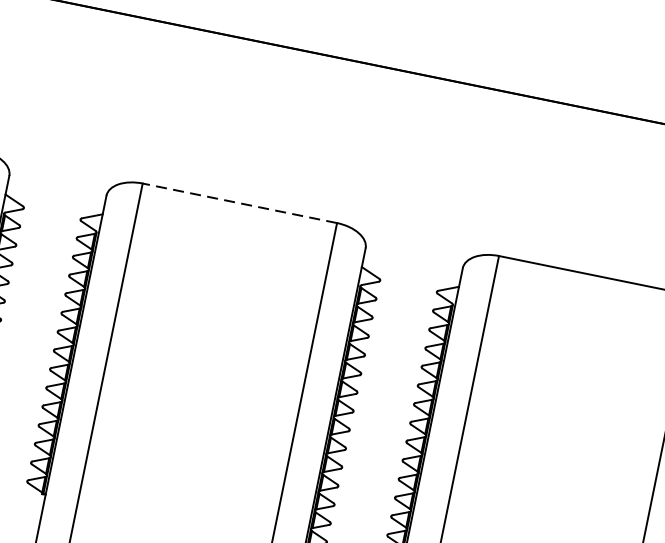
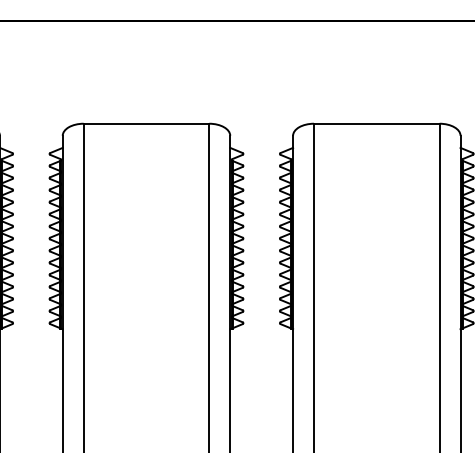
line: (239, 202) -> (146, 123), dashed -> solid

